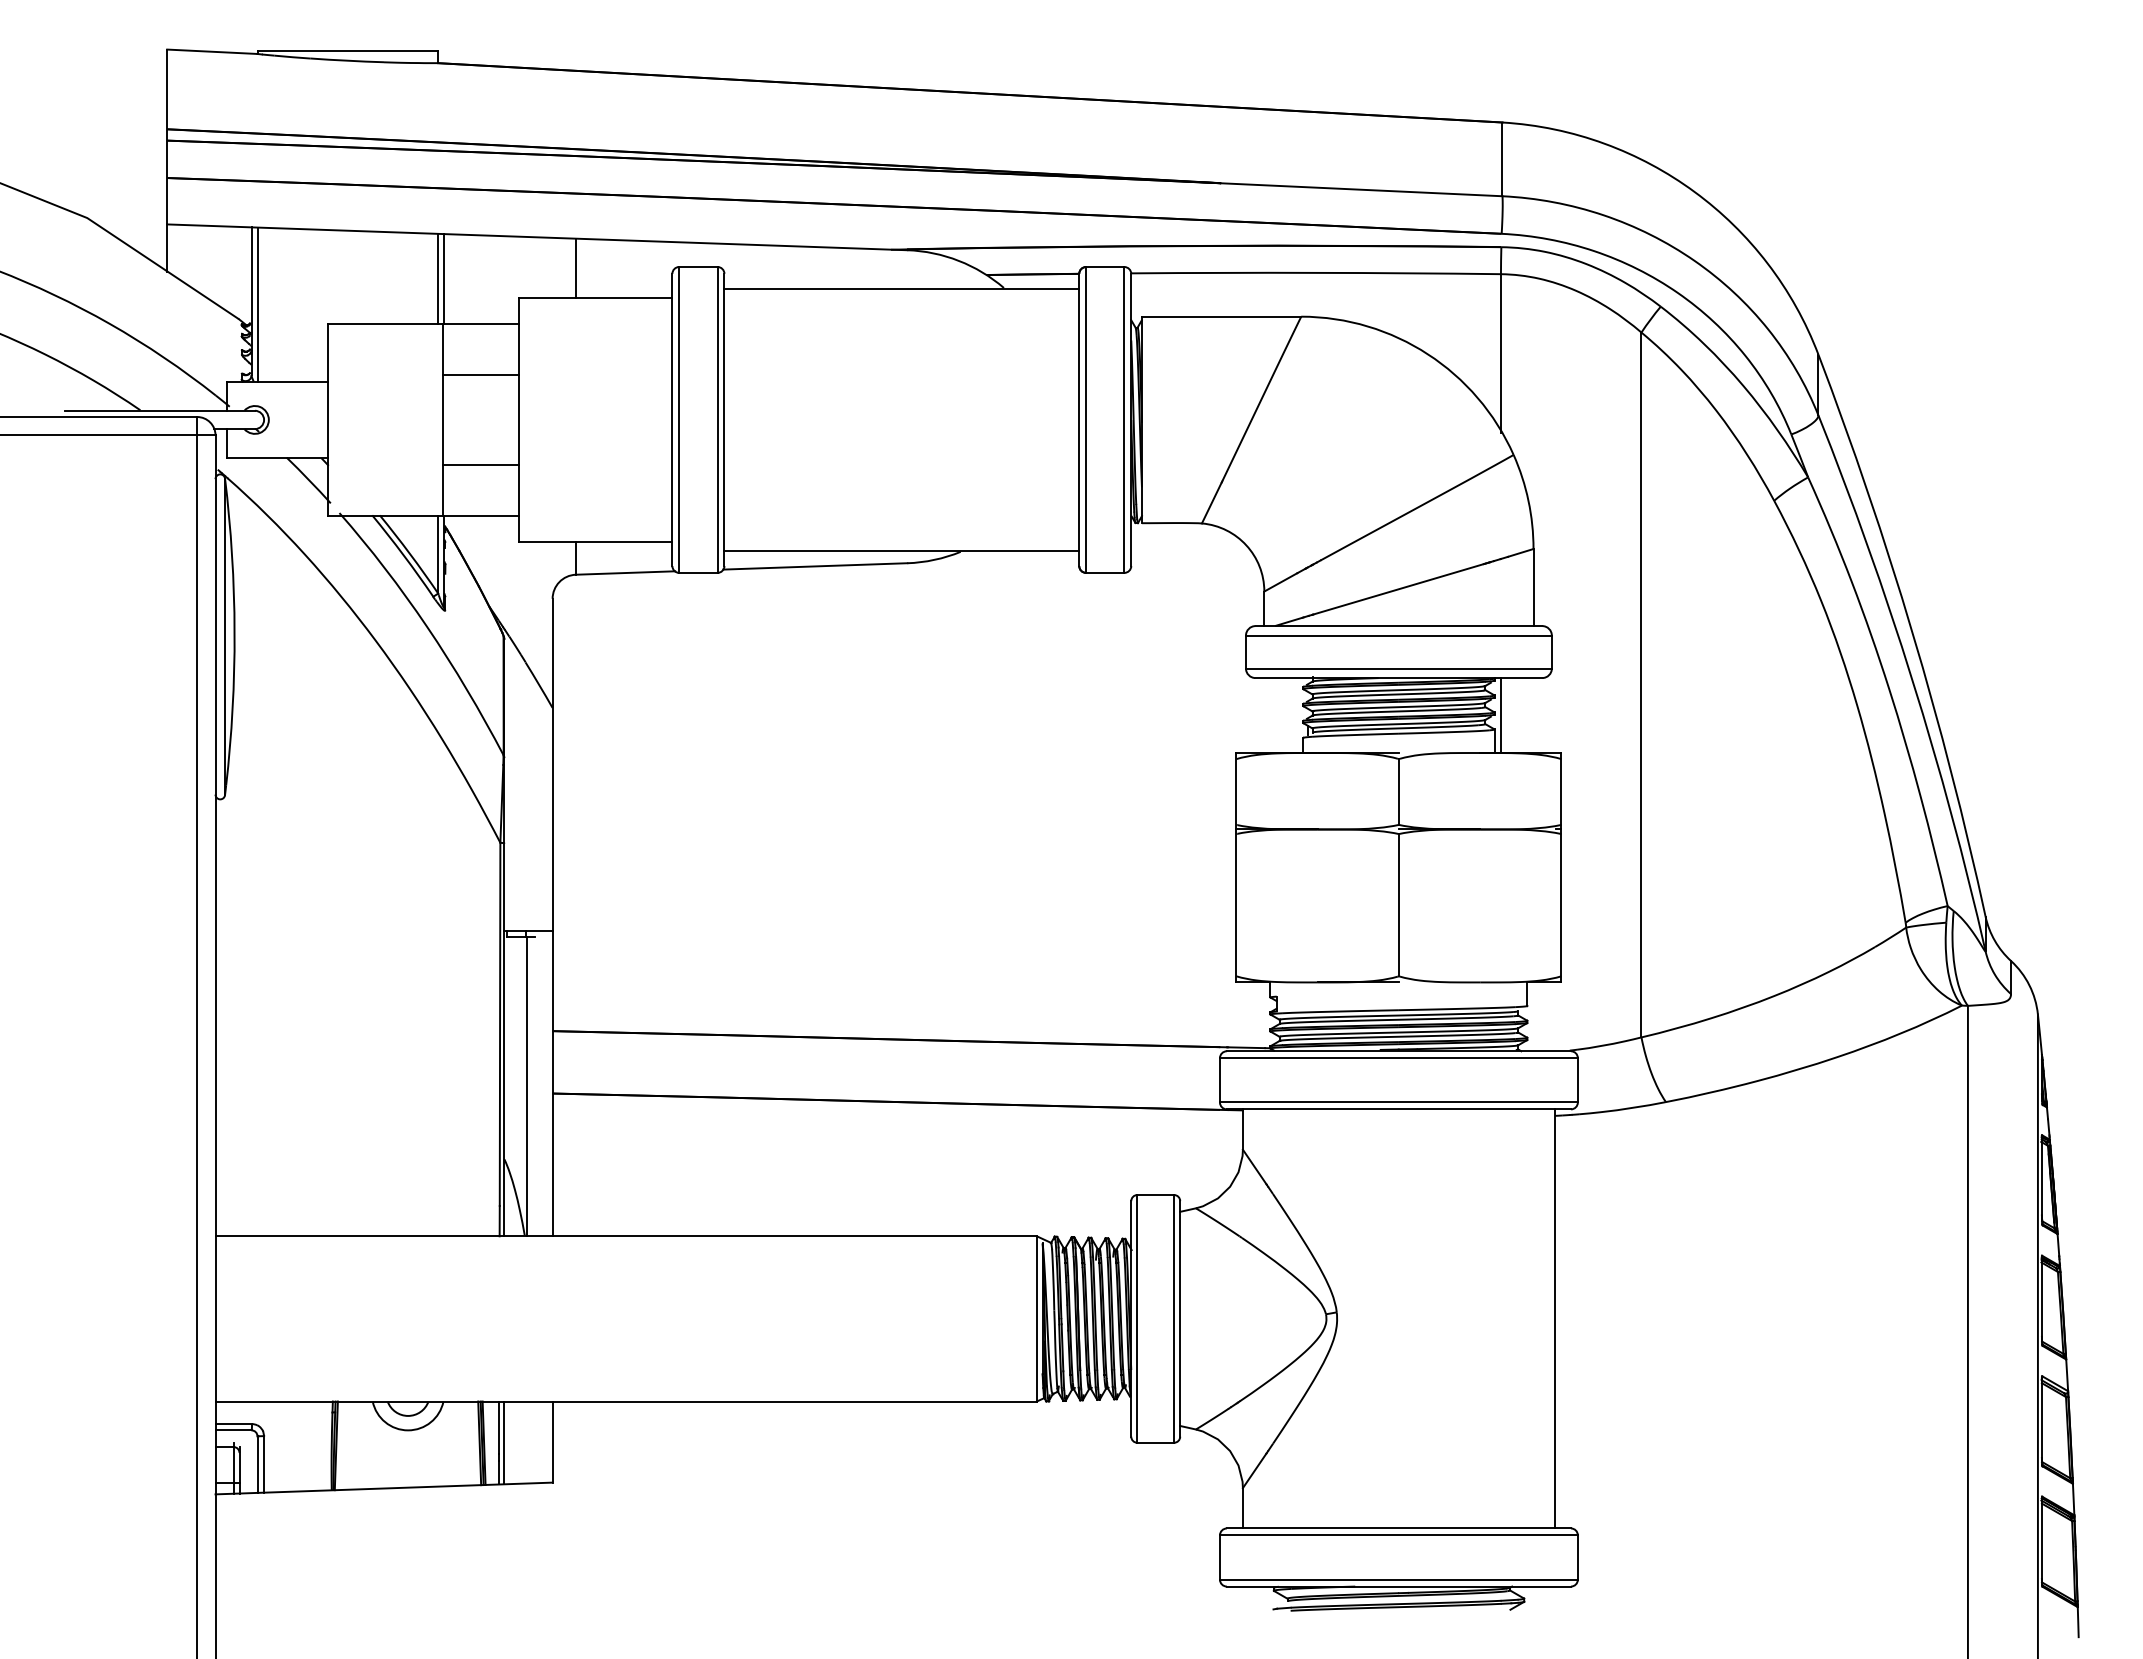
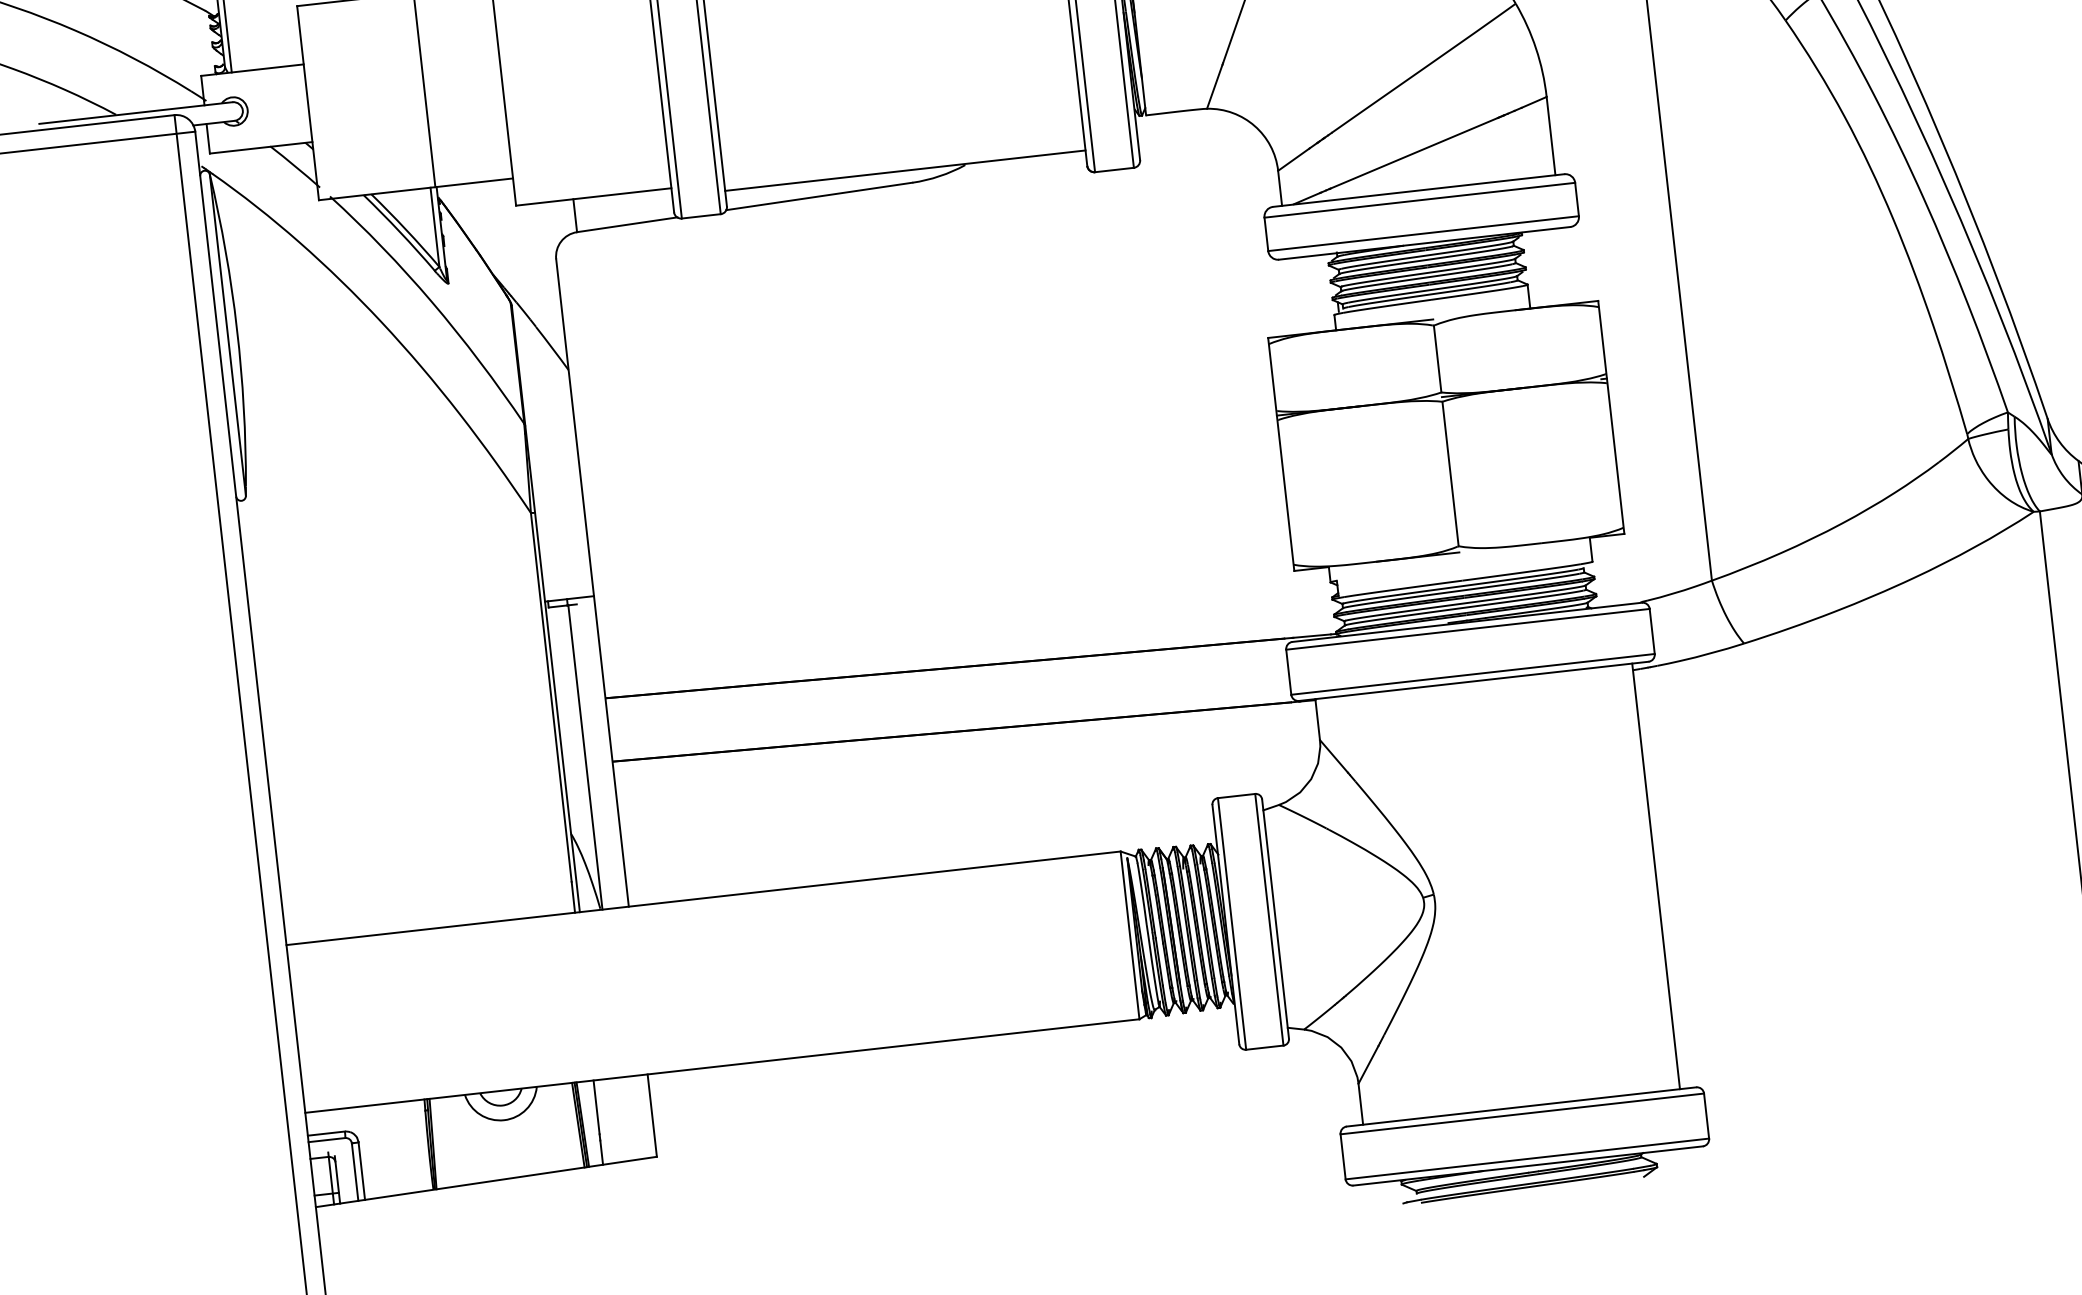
line: (480, 375) -> (457, 40), removed
line: (480, 464) -> (467, 131), removed
line: (1500, 715) -> (1532, 269), removed
line: (504, 1442) -> (603, 1121), removed

